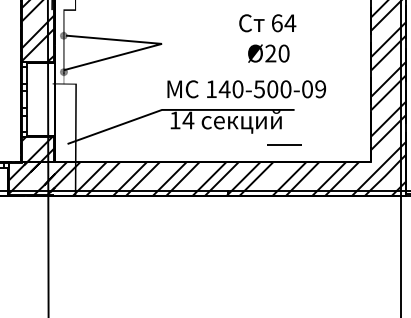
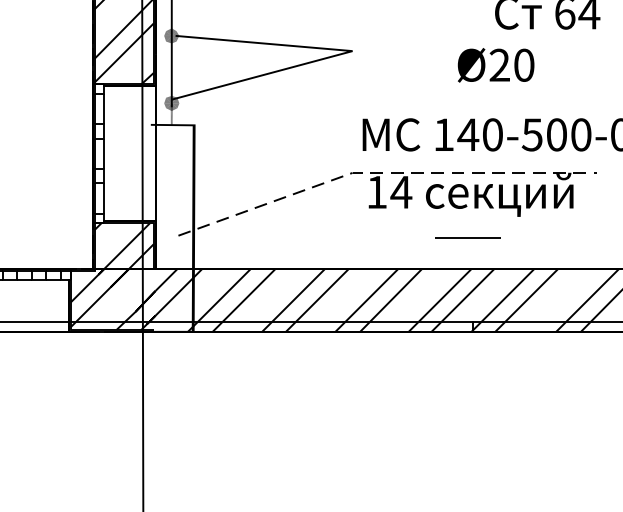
text: (268, 53) -> (495, 65), moved
line: (177, 109) -> (381, 172), solid -> dashed
line: (284, 144) -> (467, 236), moved

